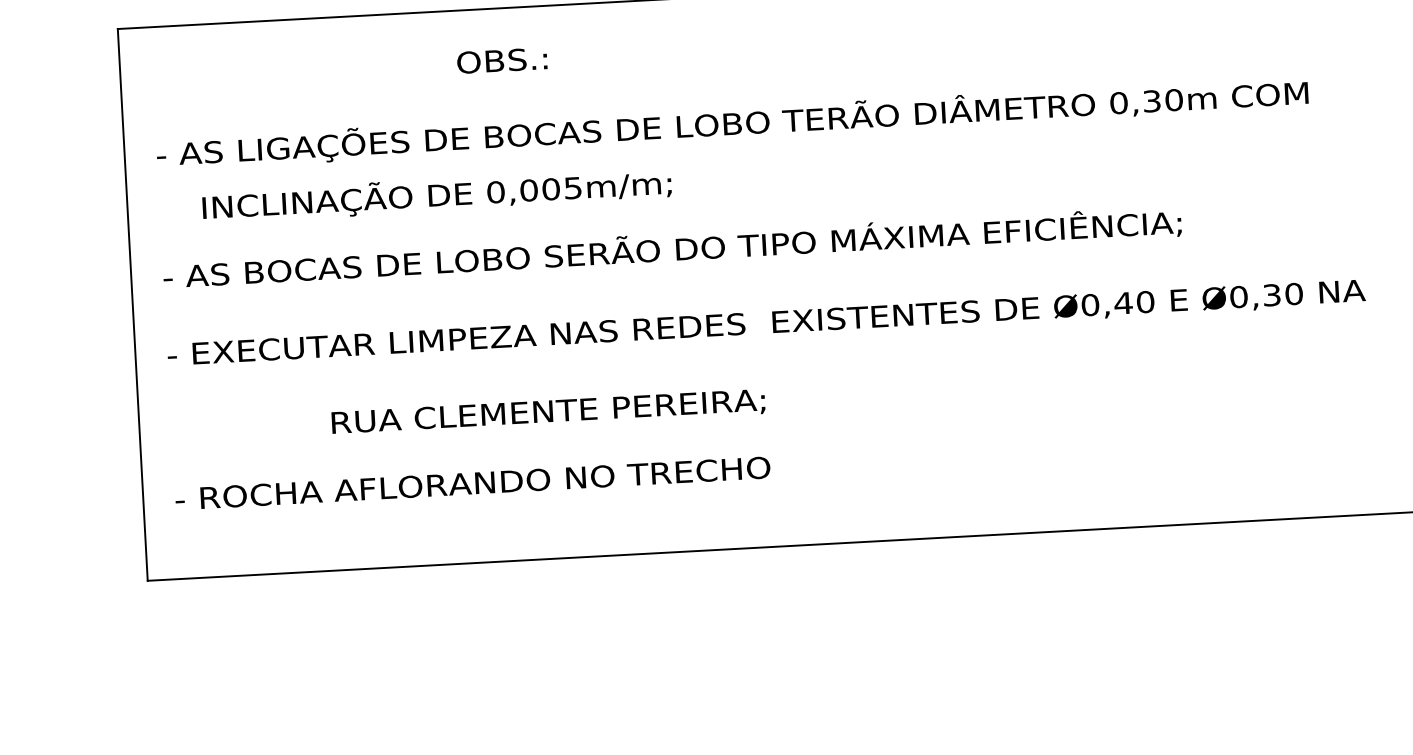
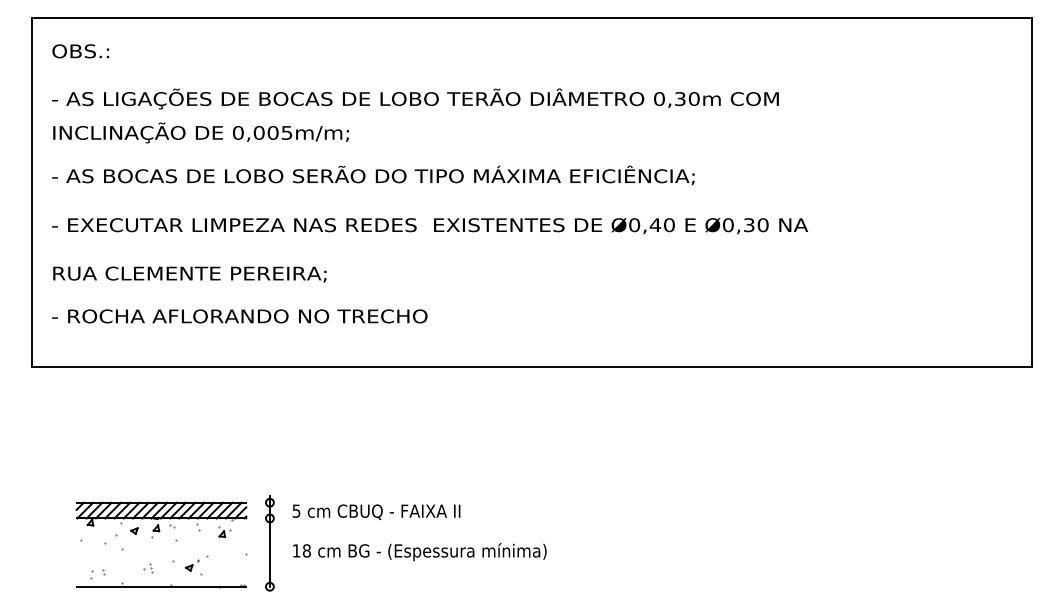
text: (501, 60) -> (80, 51), moved
text: (436, 194) -> (200, 132), moved
text: (547, 412) -> (189, 274), moved

